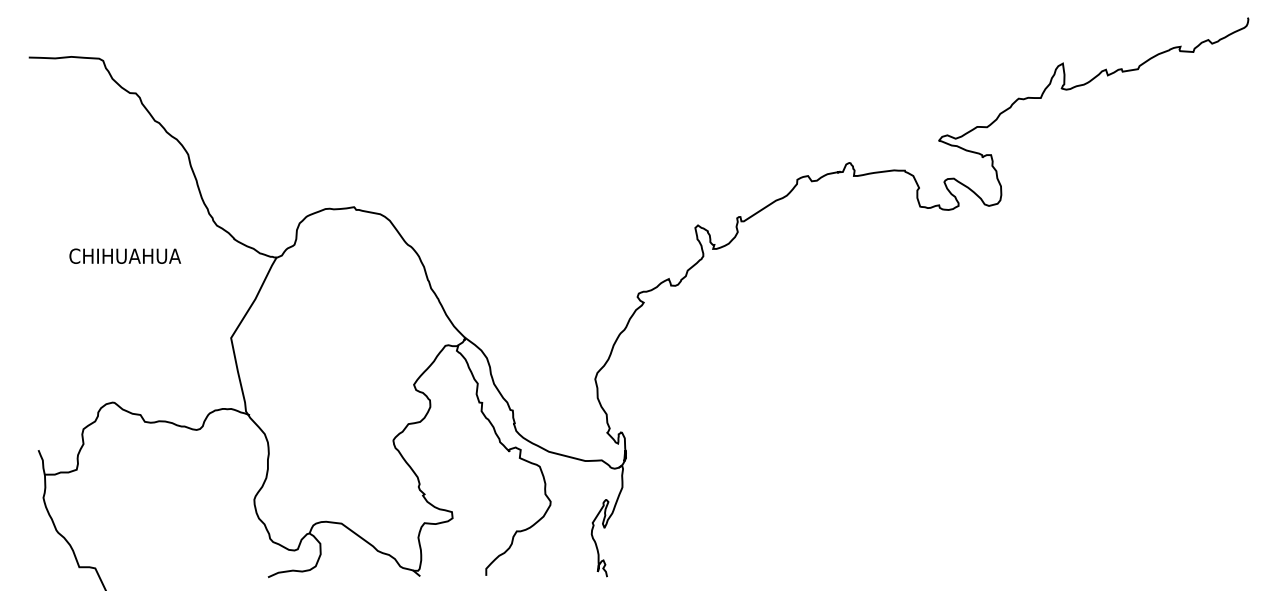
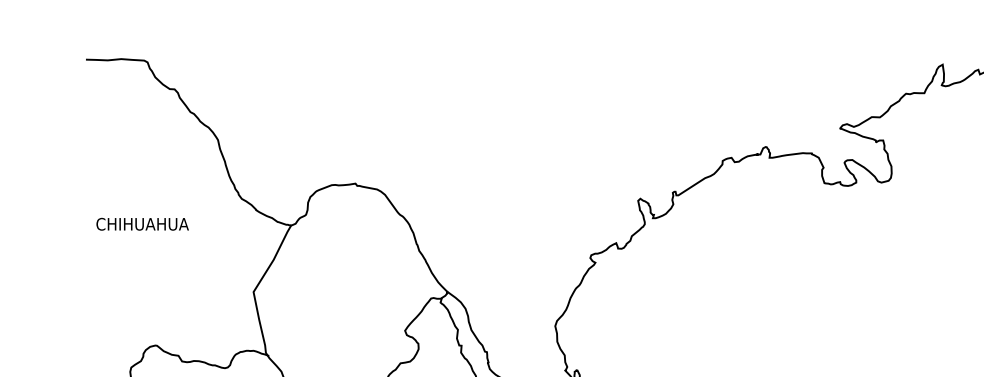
text: (125, 255) -> (142, 223), moved

